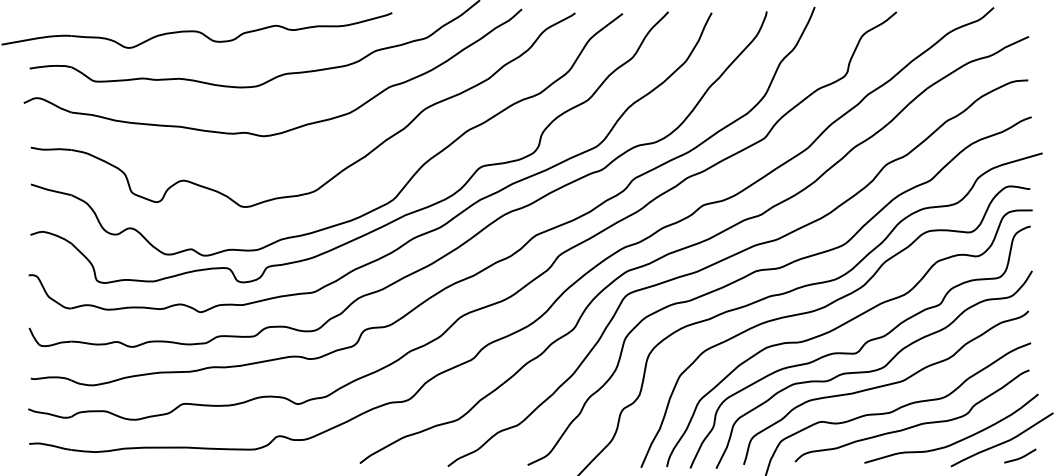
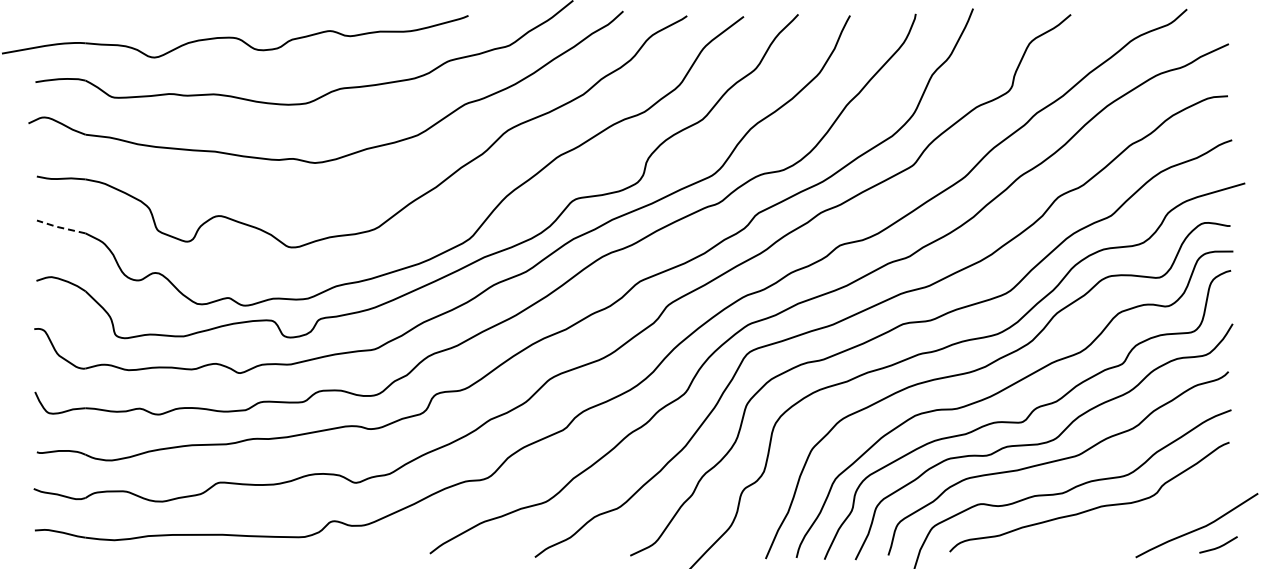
line: (50, 190) -> (60, 227), solid -> dashed
curve: (958, 440) -> (1144, 526), removed

